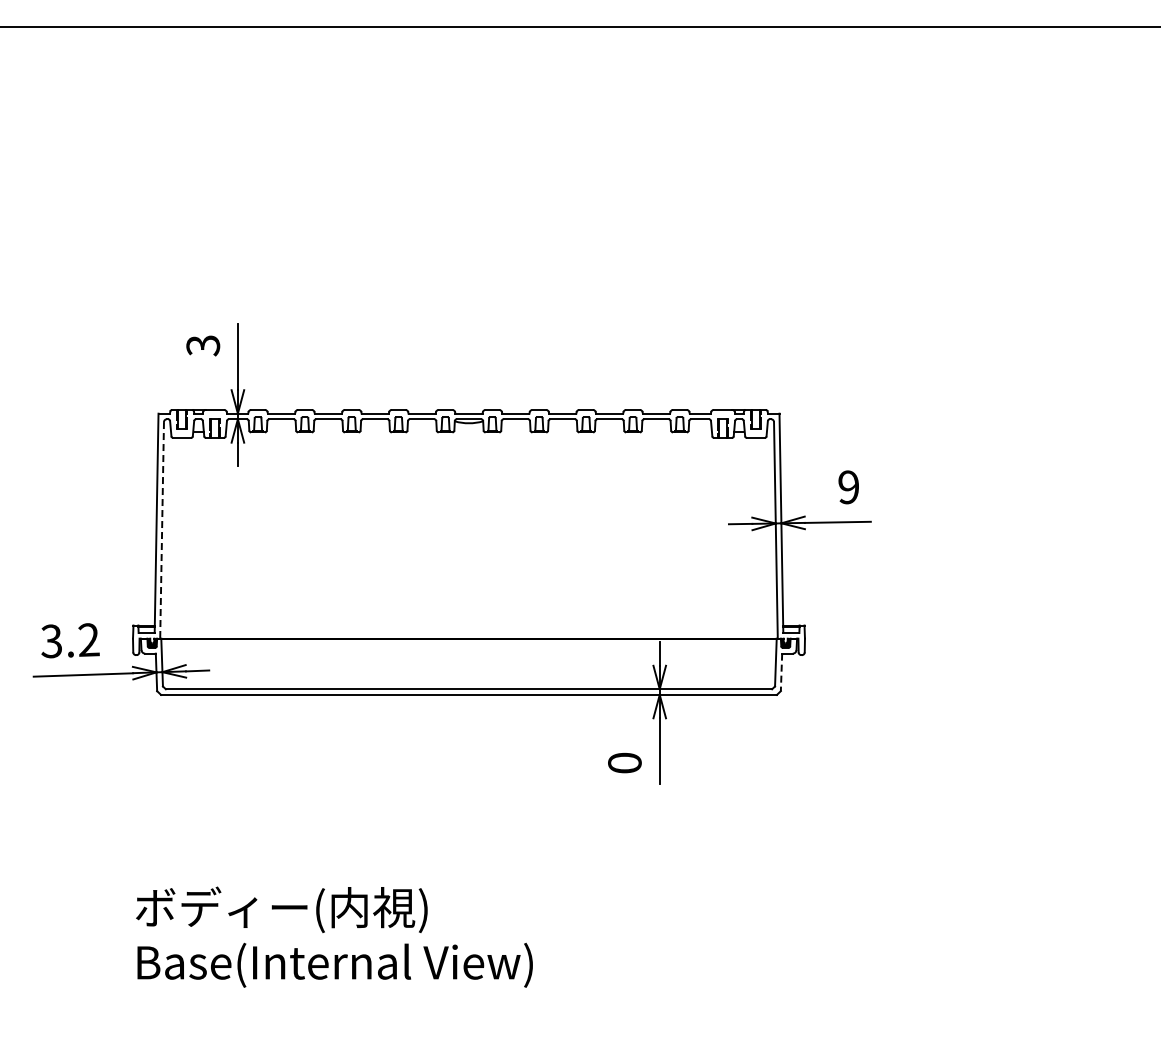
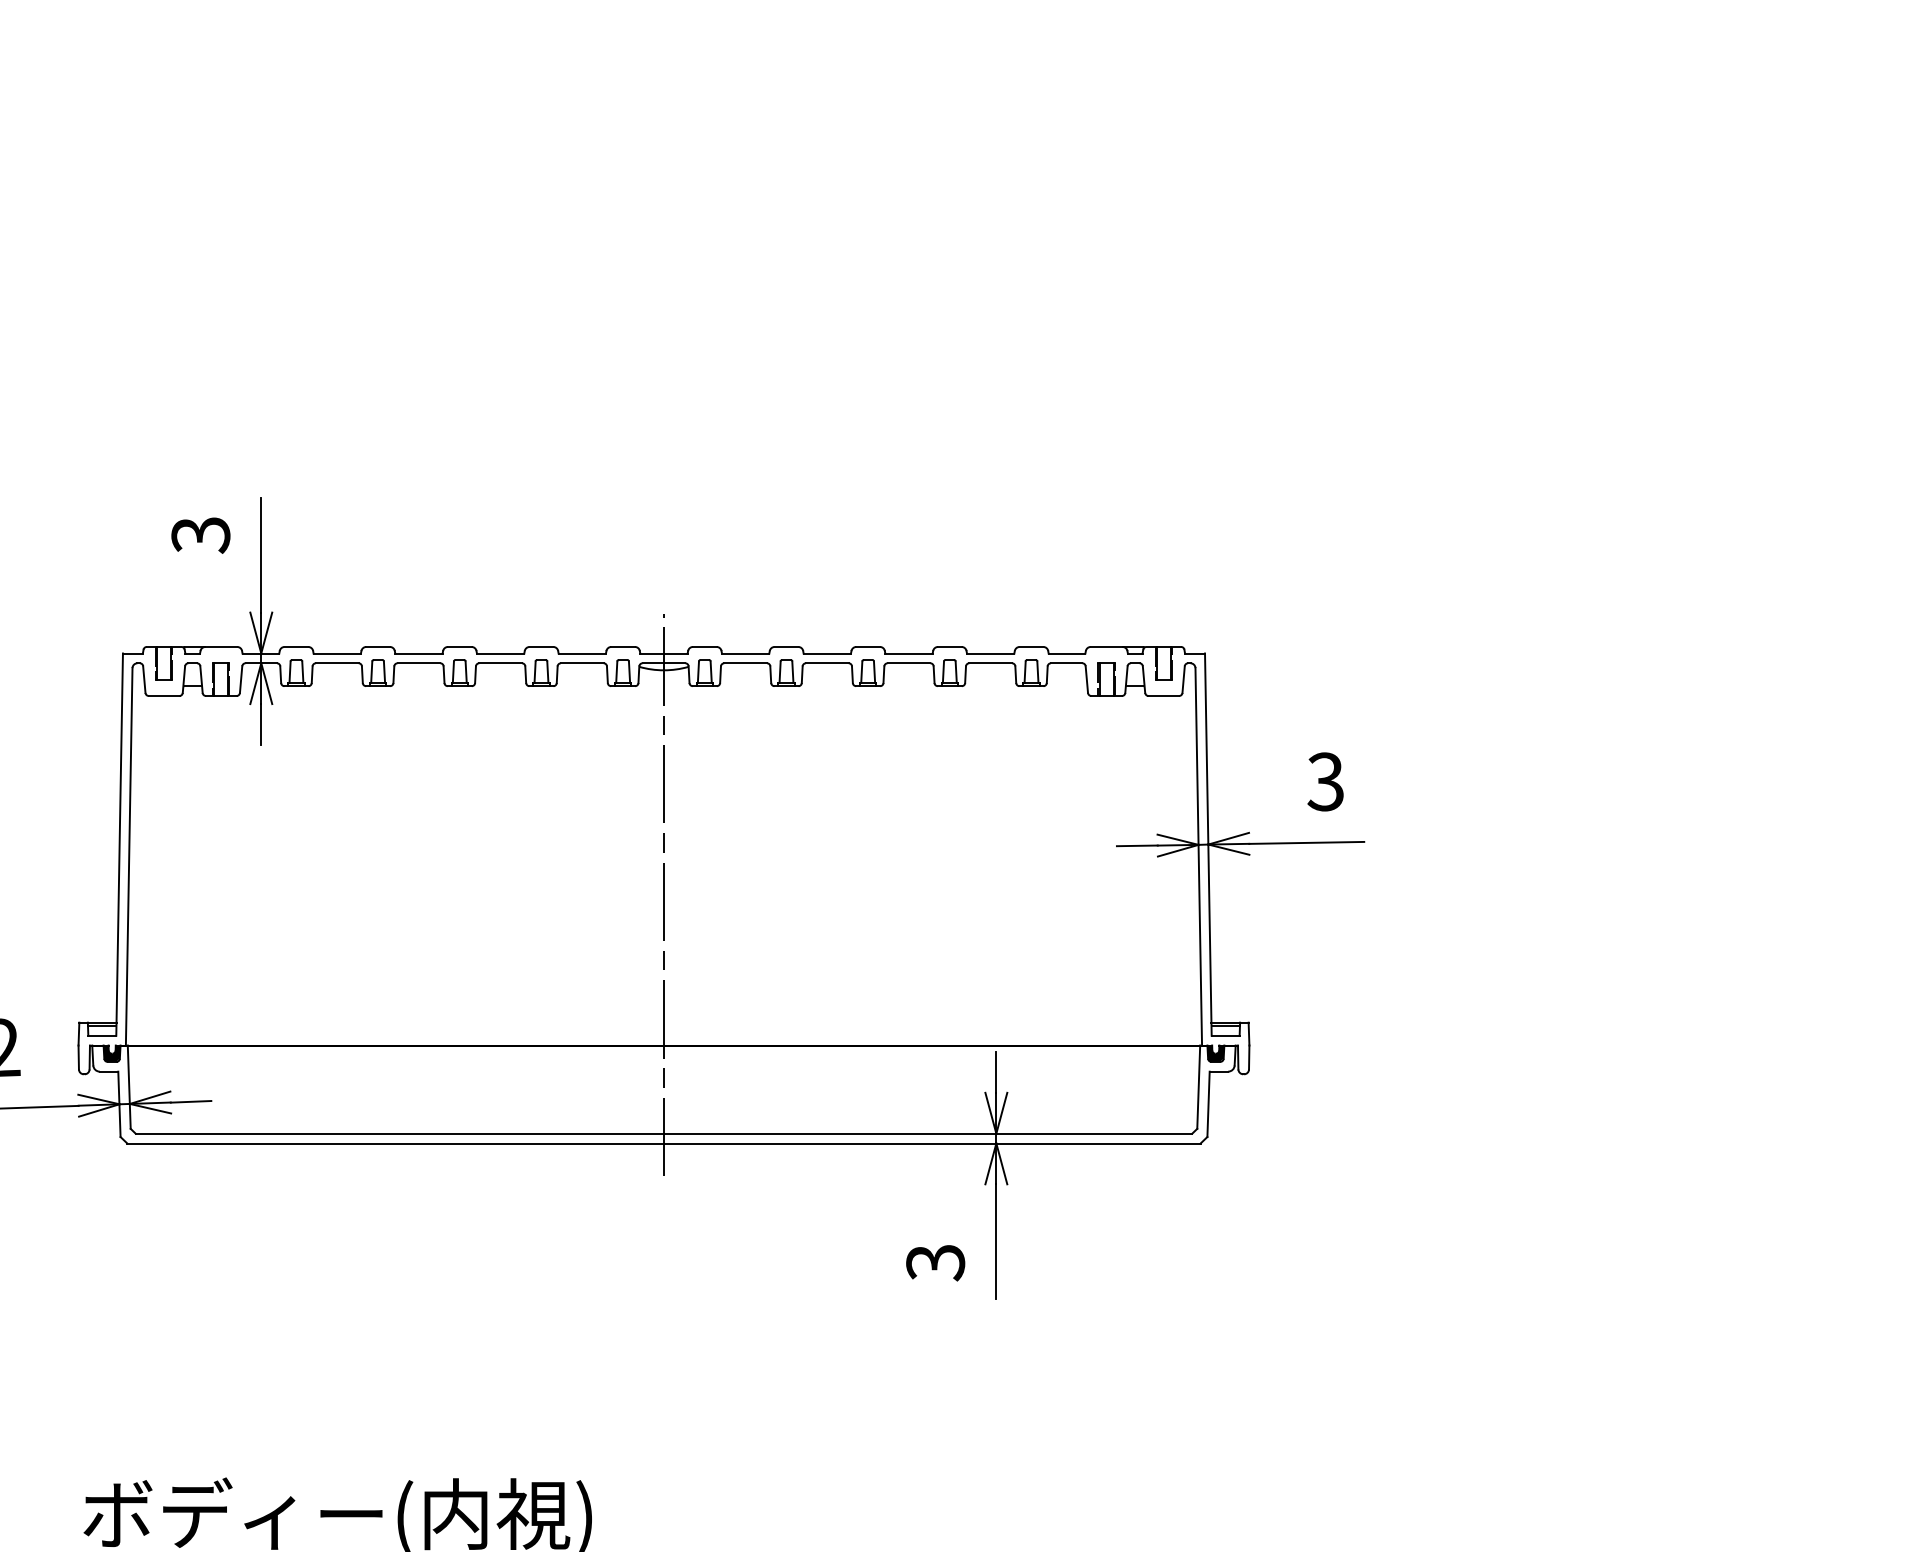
text: (848, 487) -> (1325, 782), 9 -> 3
line: (162, 530) -> (129, 857), dashed -> solid
line: (469, 552) -> (664, 895), added
line: (781, 672) -> (1208, 1104), dashed -> solid
text: (624, 762) -> (934, 1261), 0 -> 3

